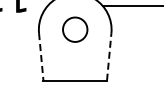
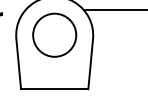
circle: (74, 29) -> (53, 35), size x1.67
line: (41, 56) -> (18, 63), dashed -> solid
line: (109, 56) -> (90, 63), dashed -> solid

